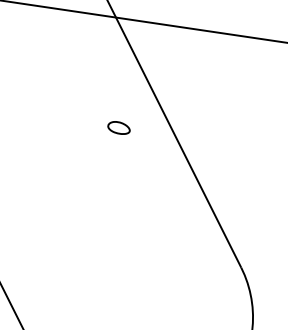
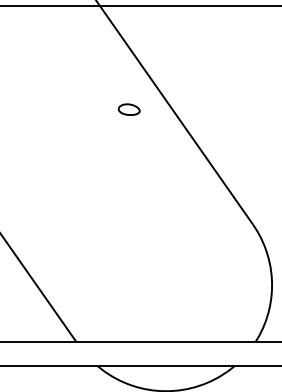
part: (118, 127) -> (128, 109), moved

